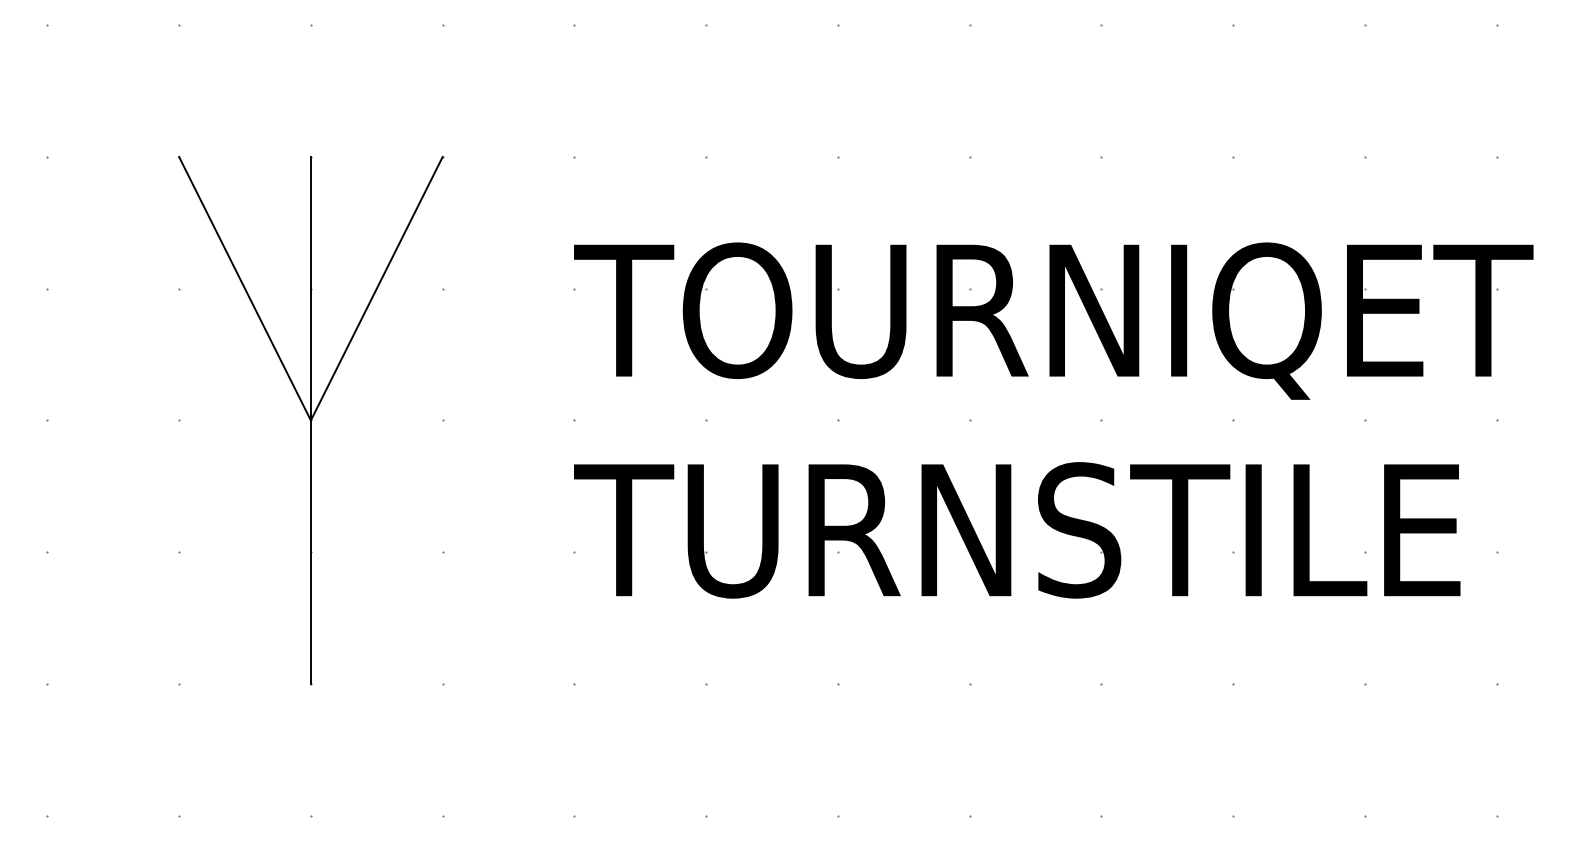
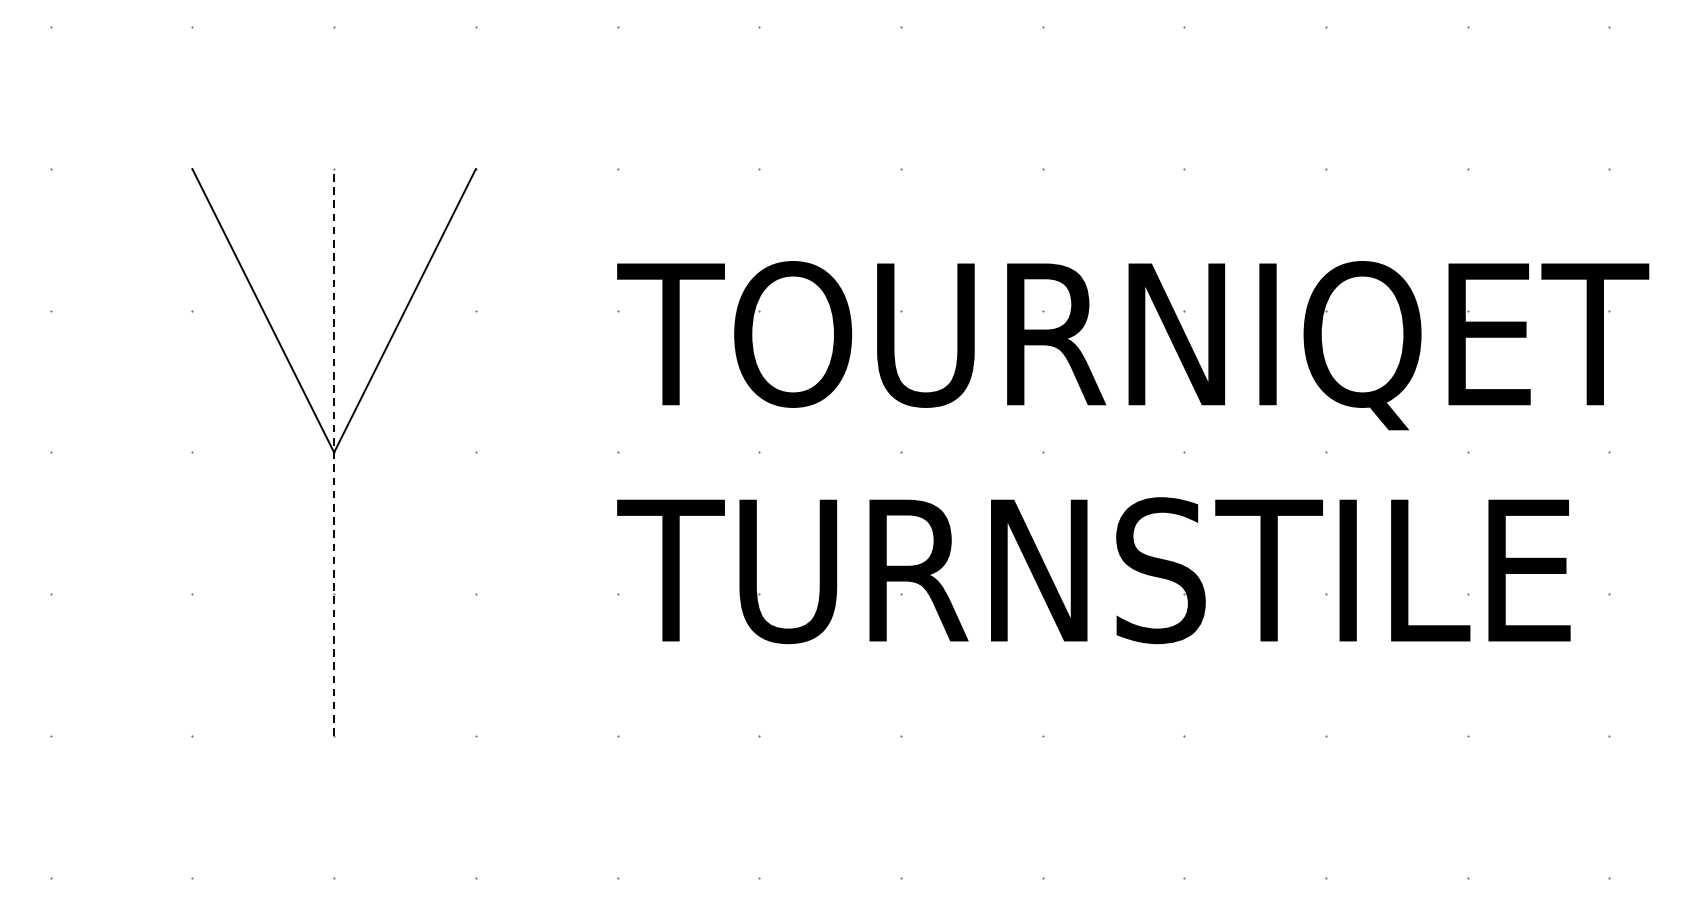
line: (310, 420) -> (333, 452), solid -> dashed

